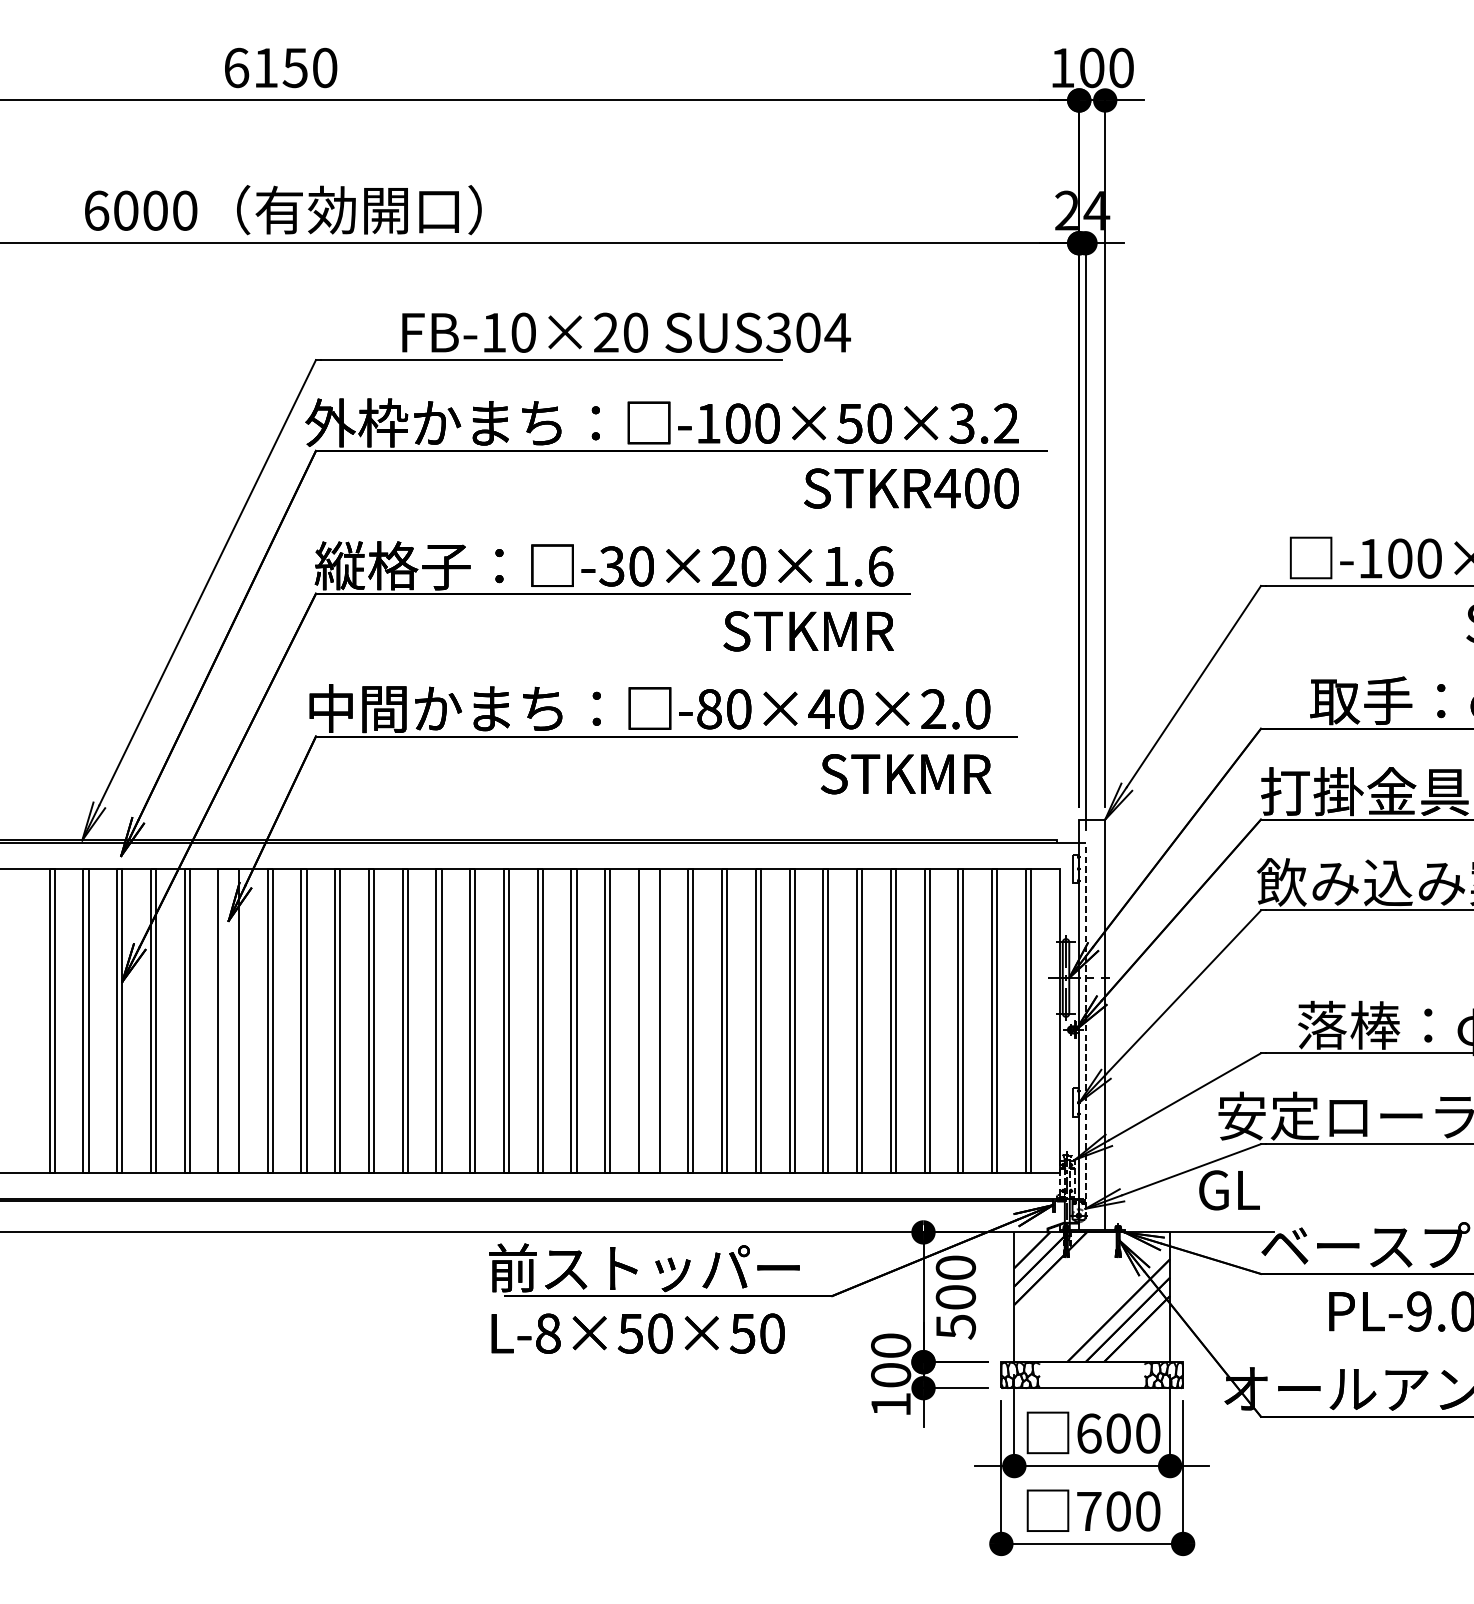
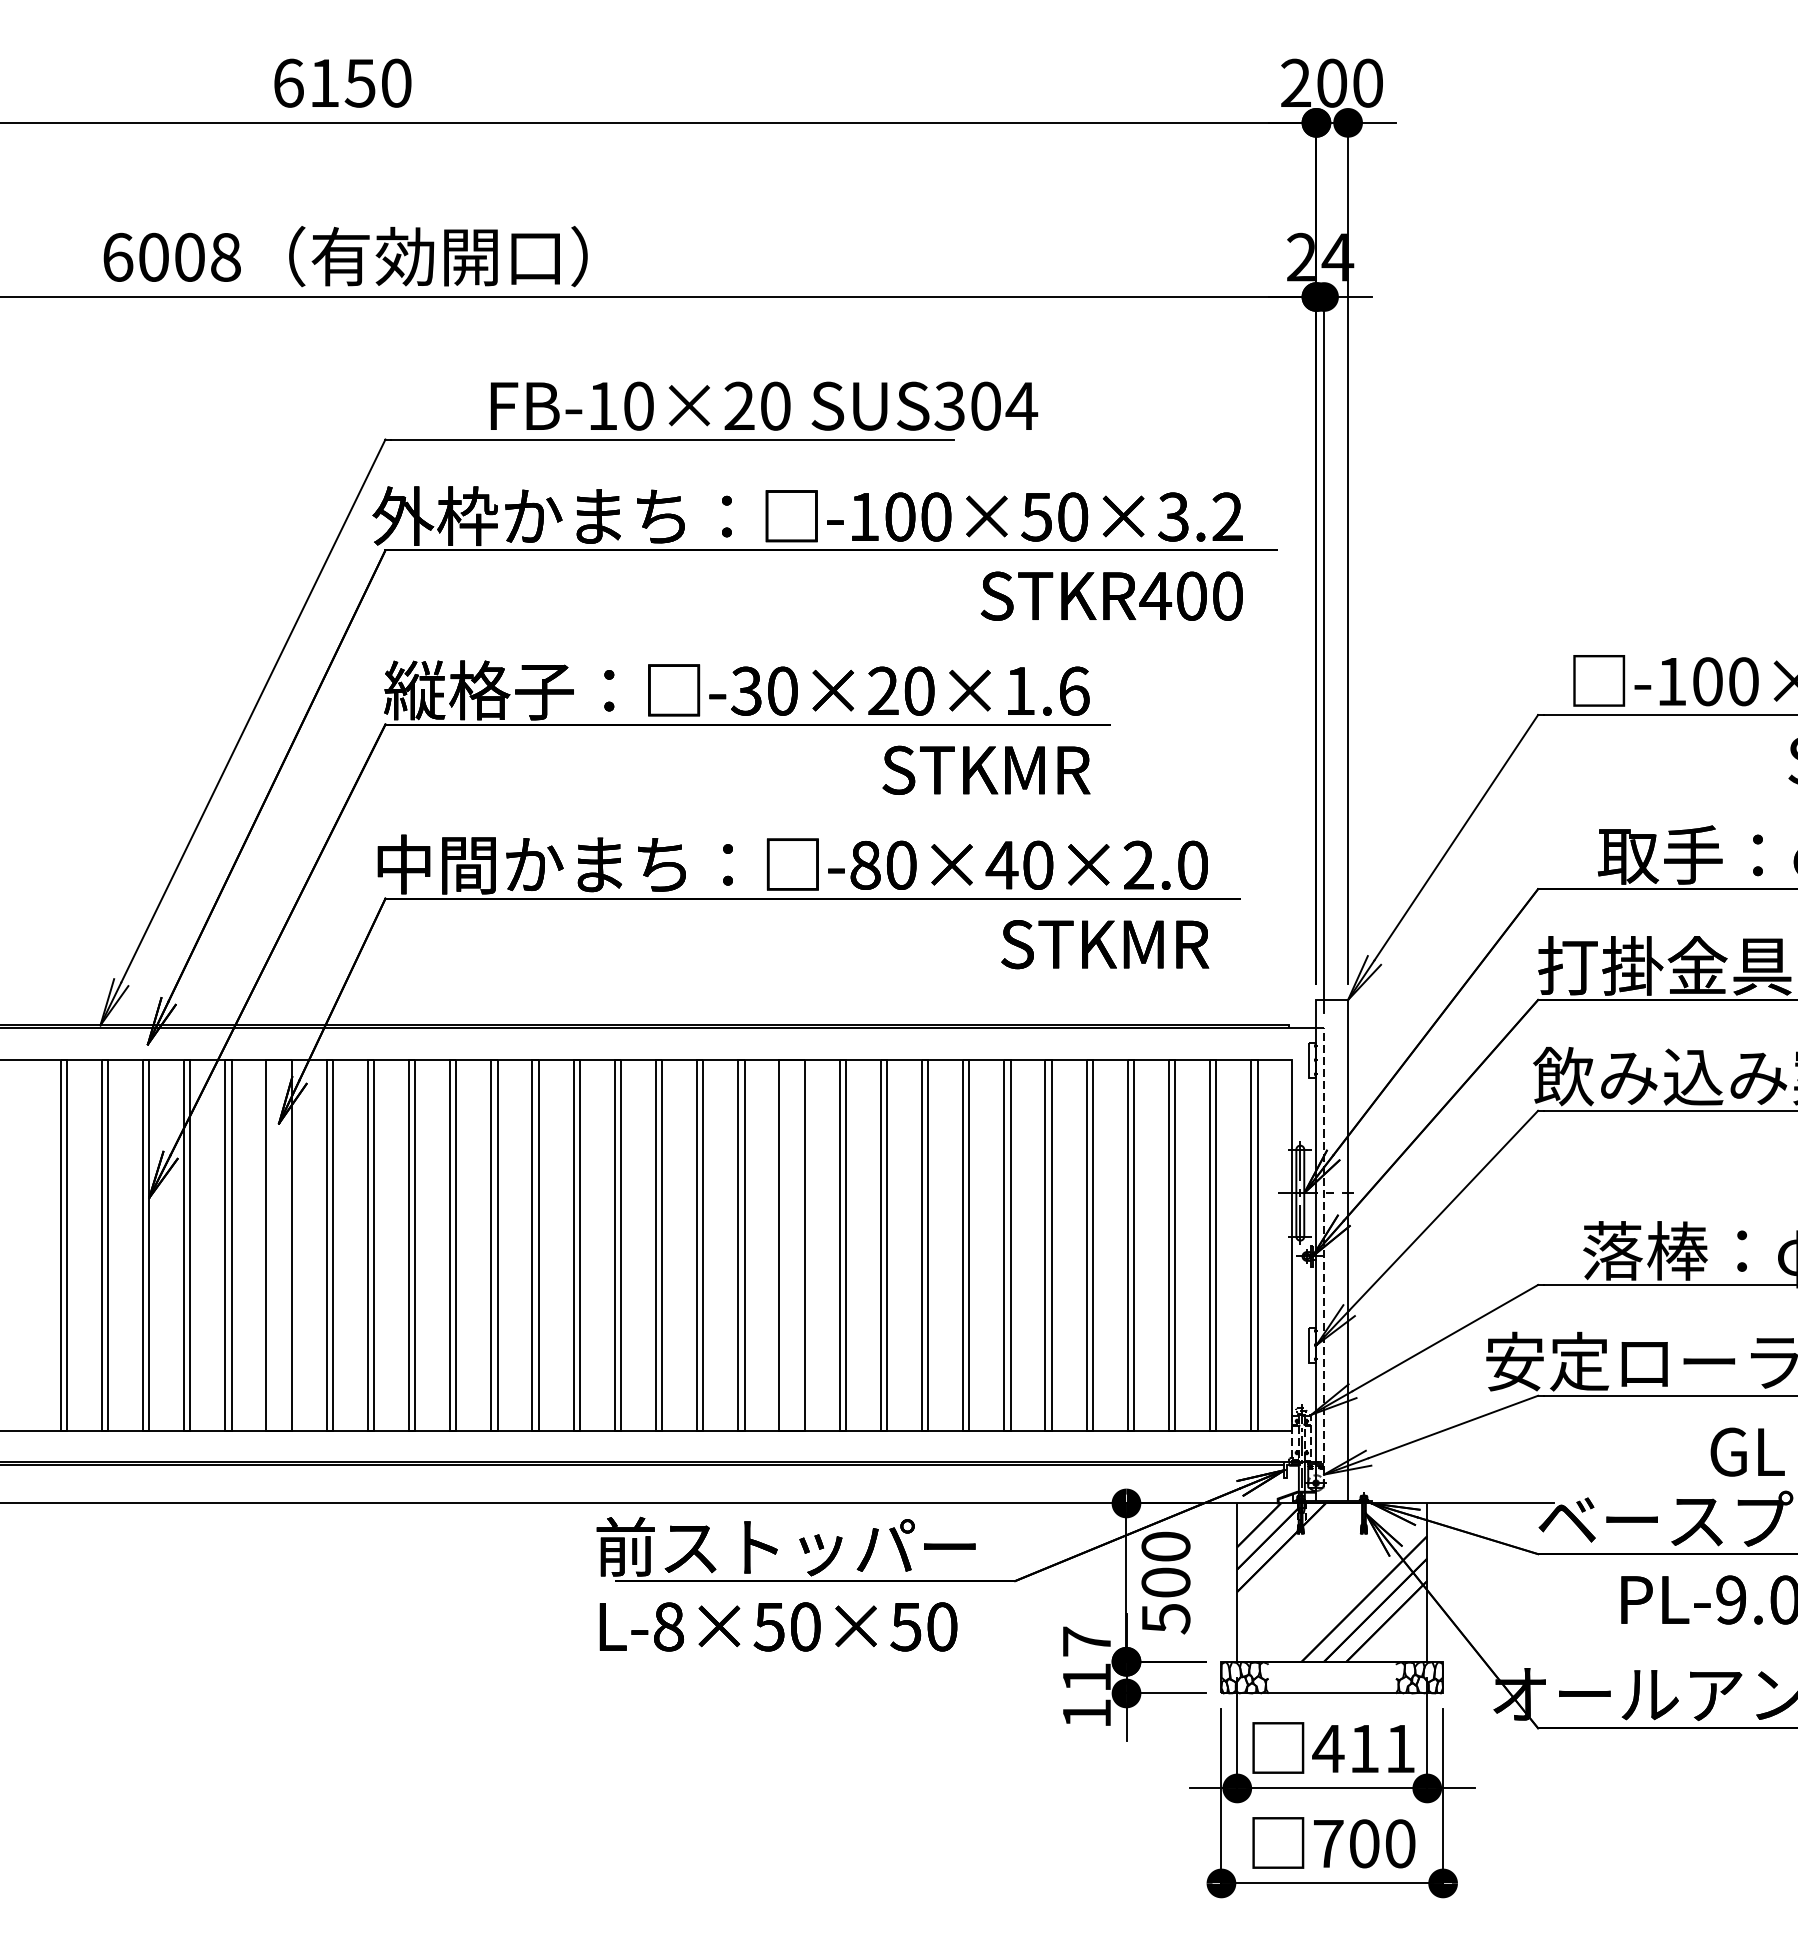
text: (1062, 67) -> (1295, 82), 100 -> 200
text: (184, 210) -> (225, 256), 6000 -> 6008
text: (1229, 1189) -> (1747, 1451), moved
text: (890, 1360) -> (1086, 1659), 100 -> 117
text: (1117, 1433) -> (1363, 1748), 600 -> 411

